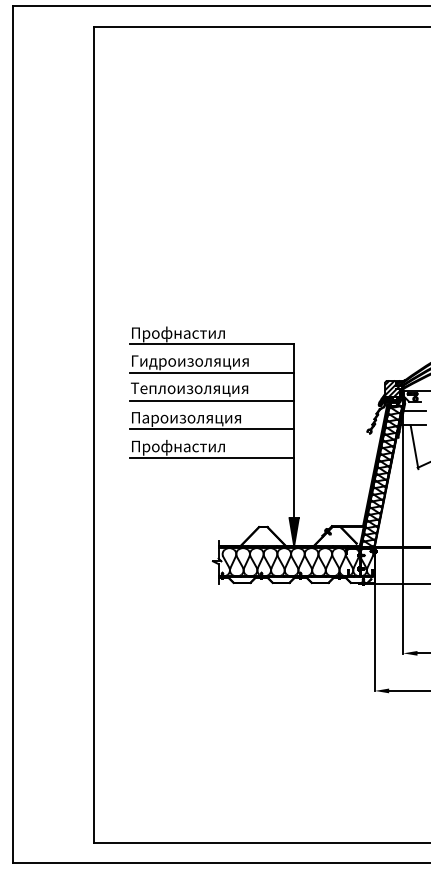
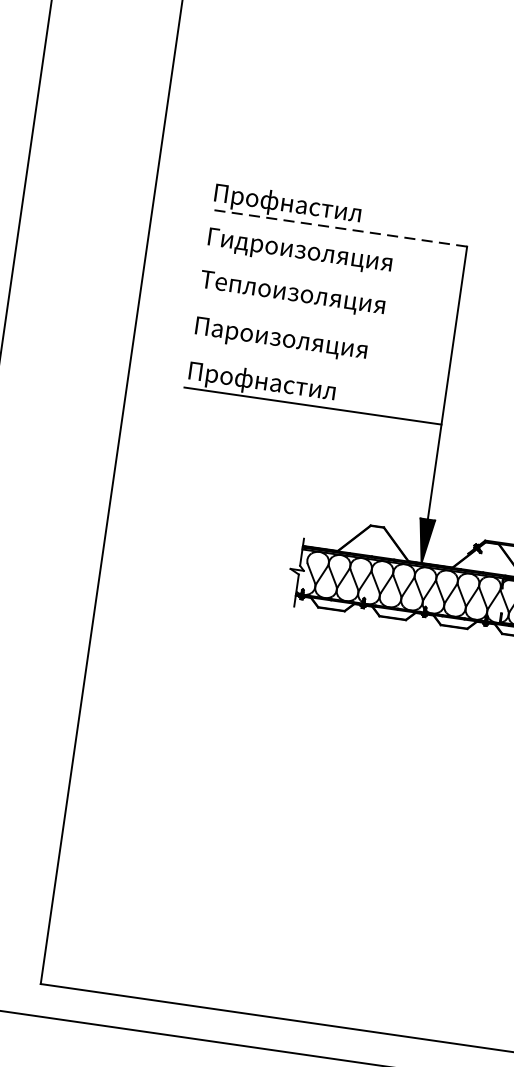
line: (212, 344) -> (338, 228), solid -> dashed
line: (212, 372) -> (332, 272), removed
line: (212, 400) -> (326, 316), removed
line: (212, 429) -> (319, 361), removed

